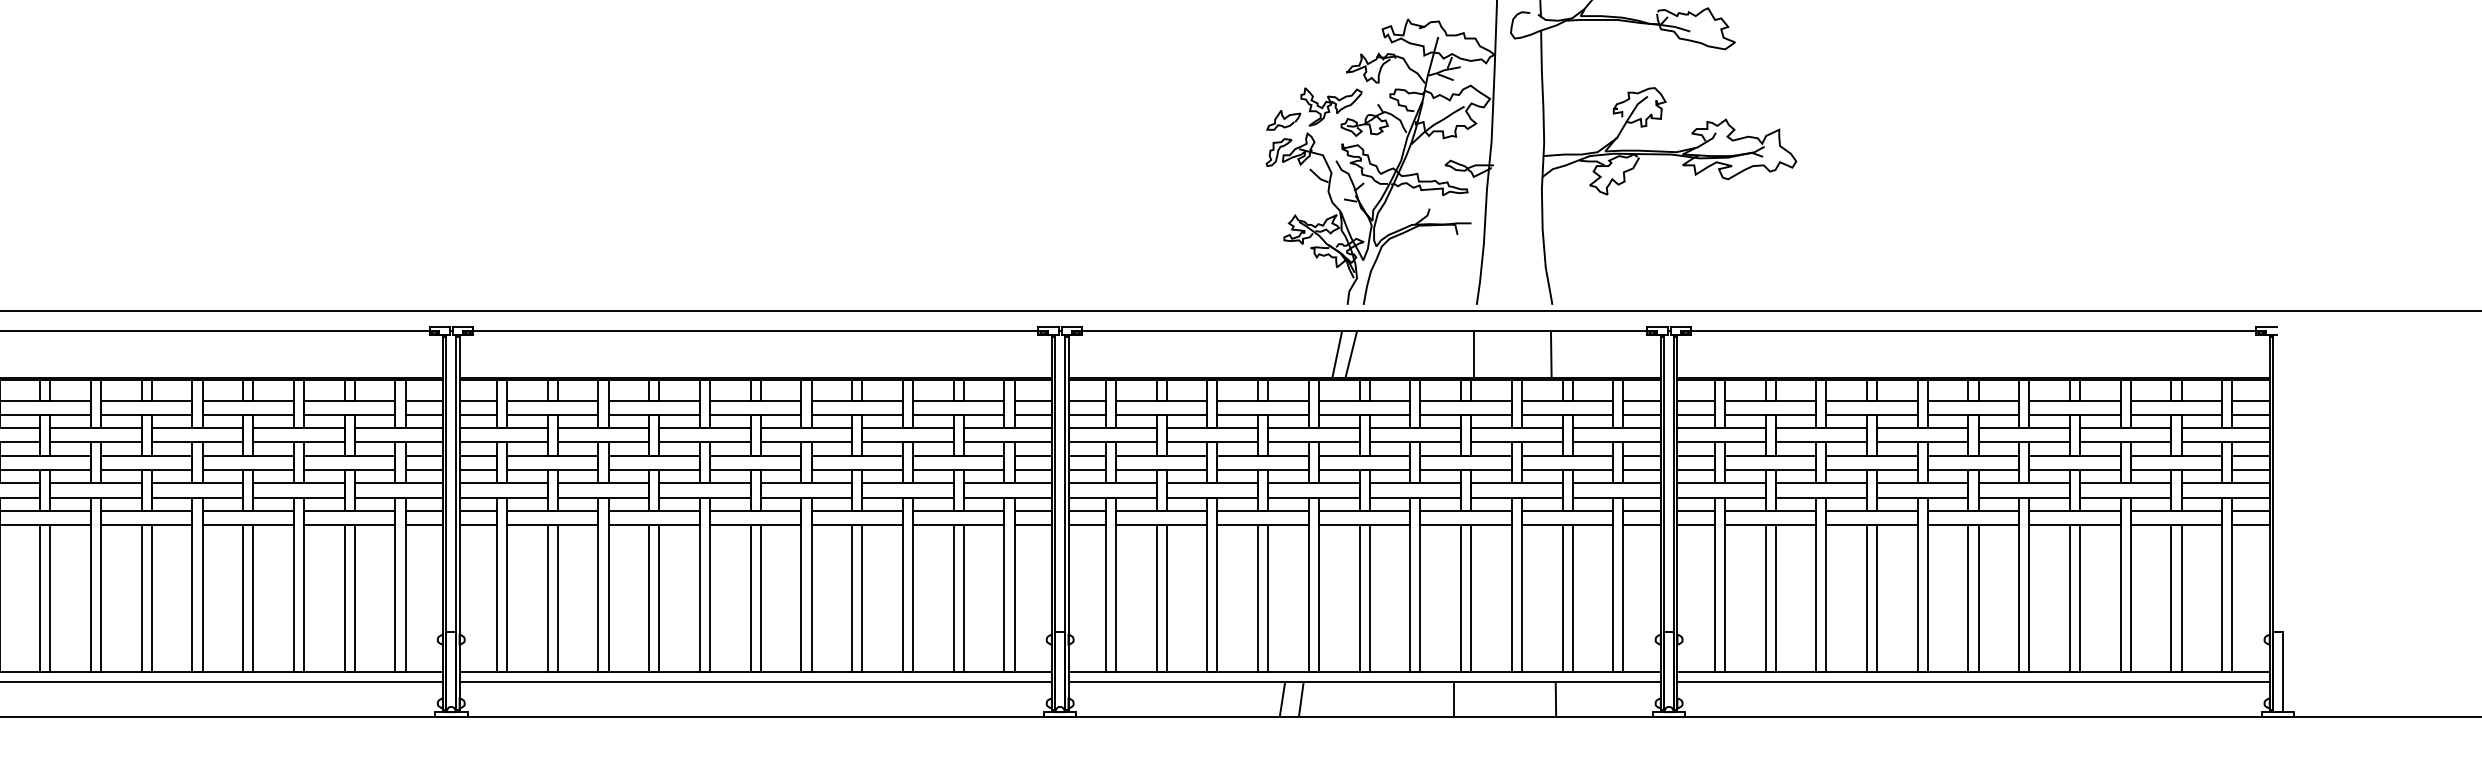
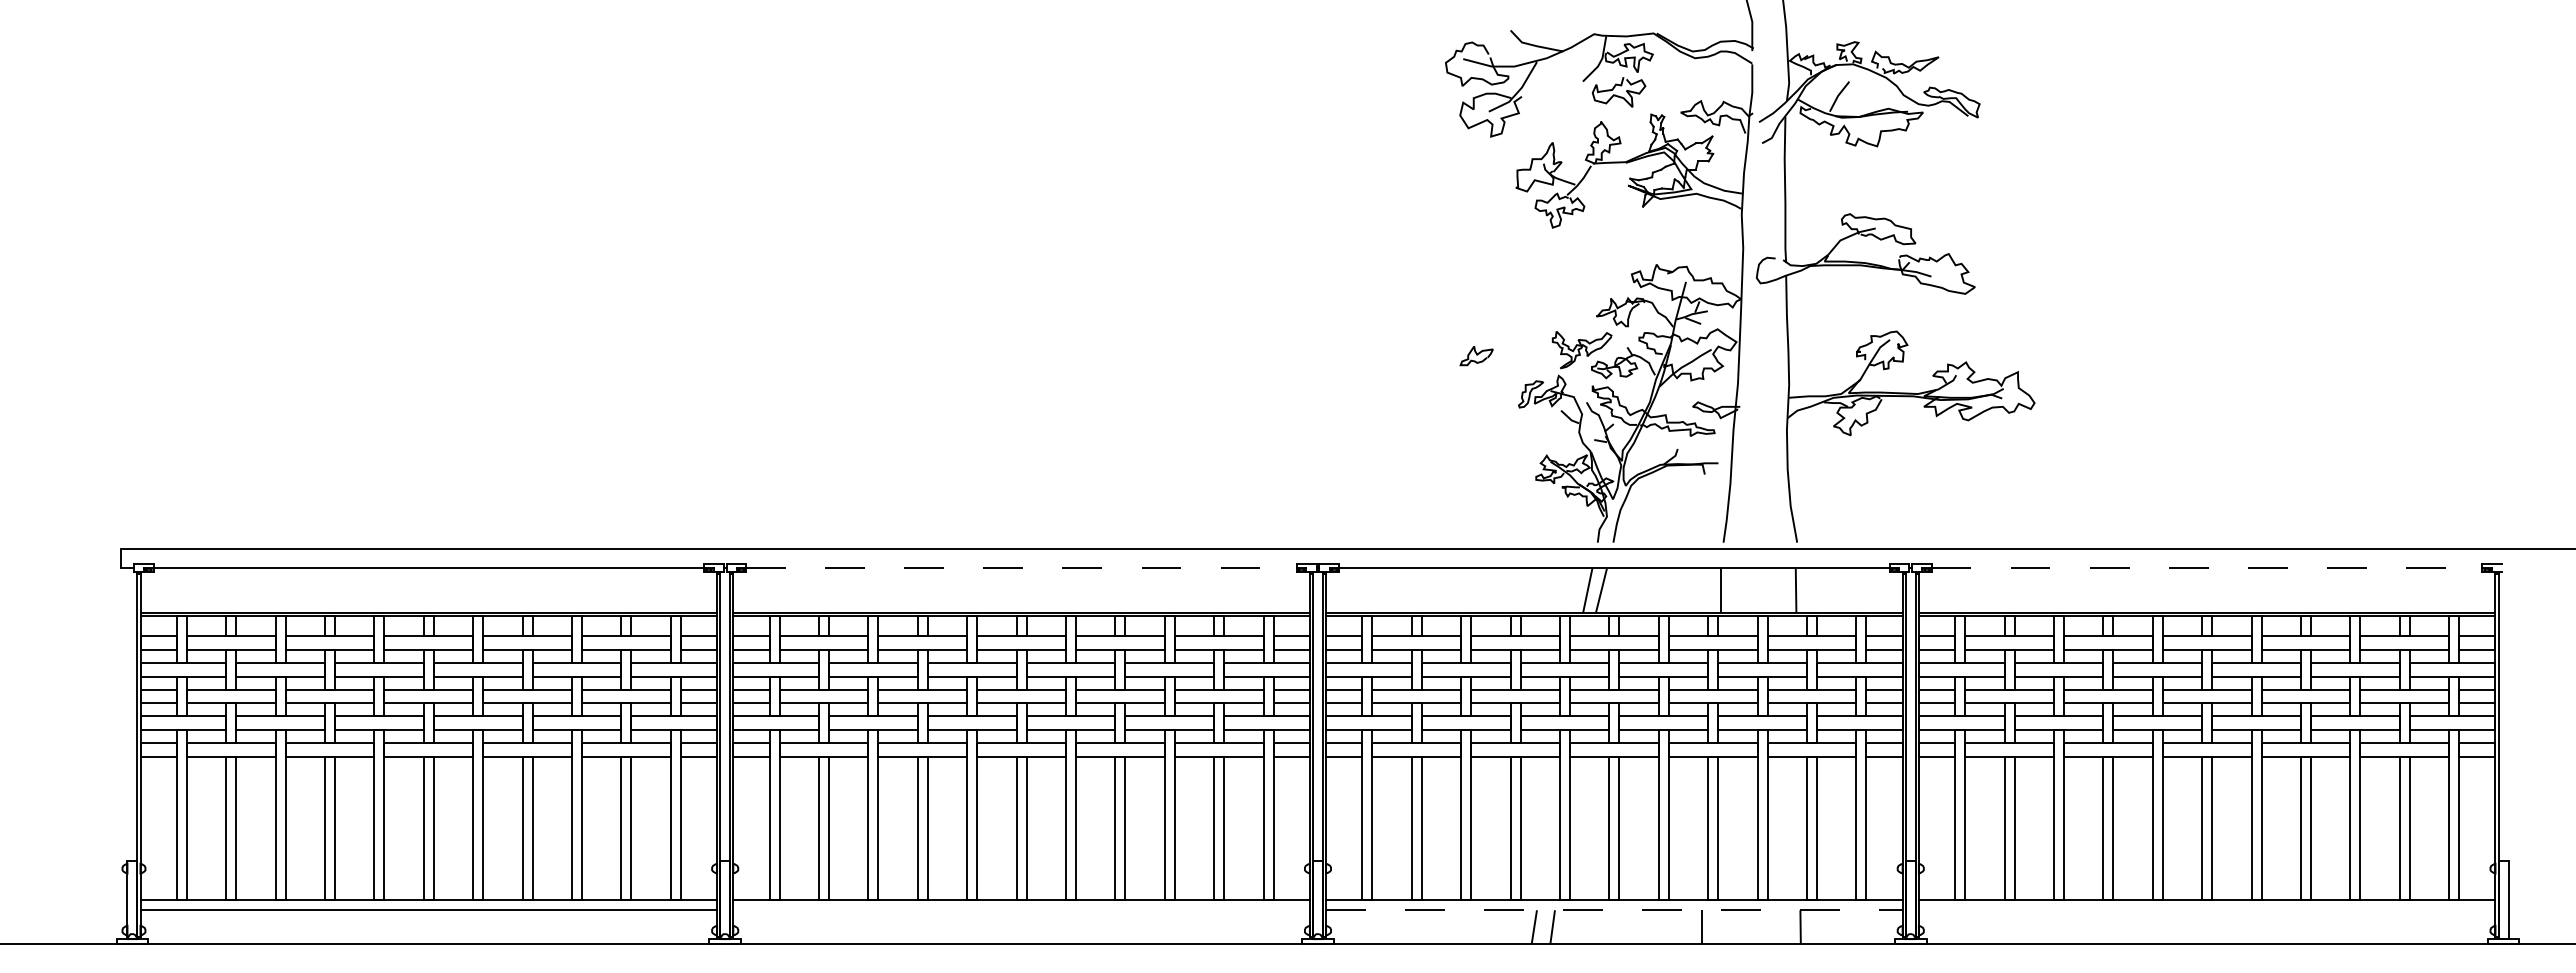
curve: (1283, 119) -> (1476, 355), moved
line: (756, 331) -> (1022, 568), solid -> dashed
line: (1973, 331) -> (2207, 568), solid -> dashed
line: (755, 682) -> (1021, 910), removed
line: (1364, 682) -> (1614, 910), solid -> dashed
line: (1972, 682) -> (2206, 910), removed

